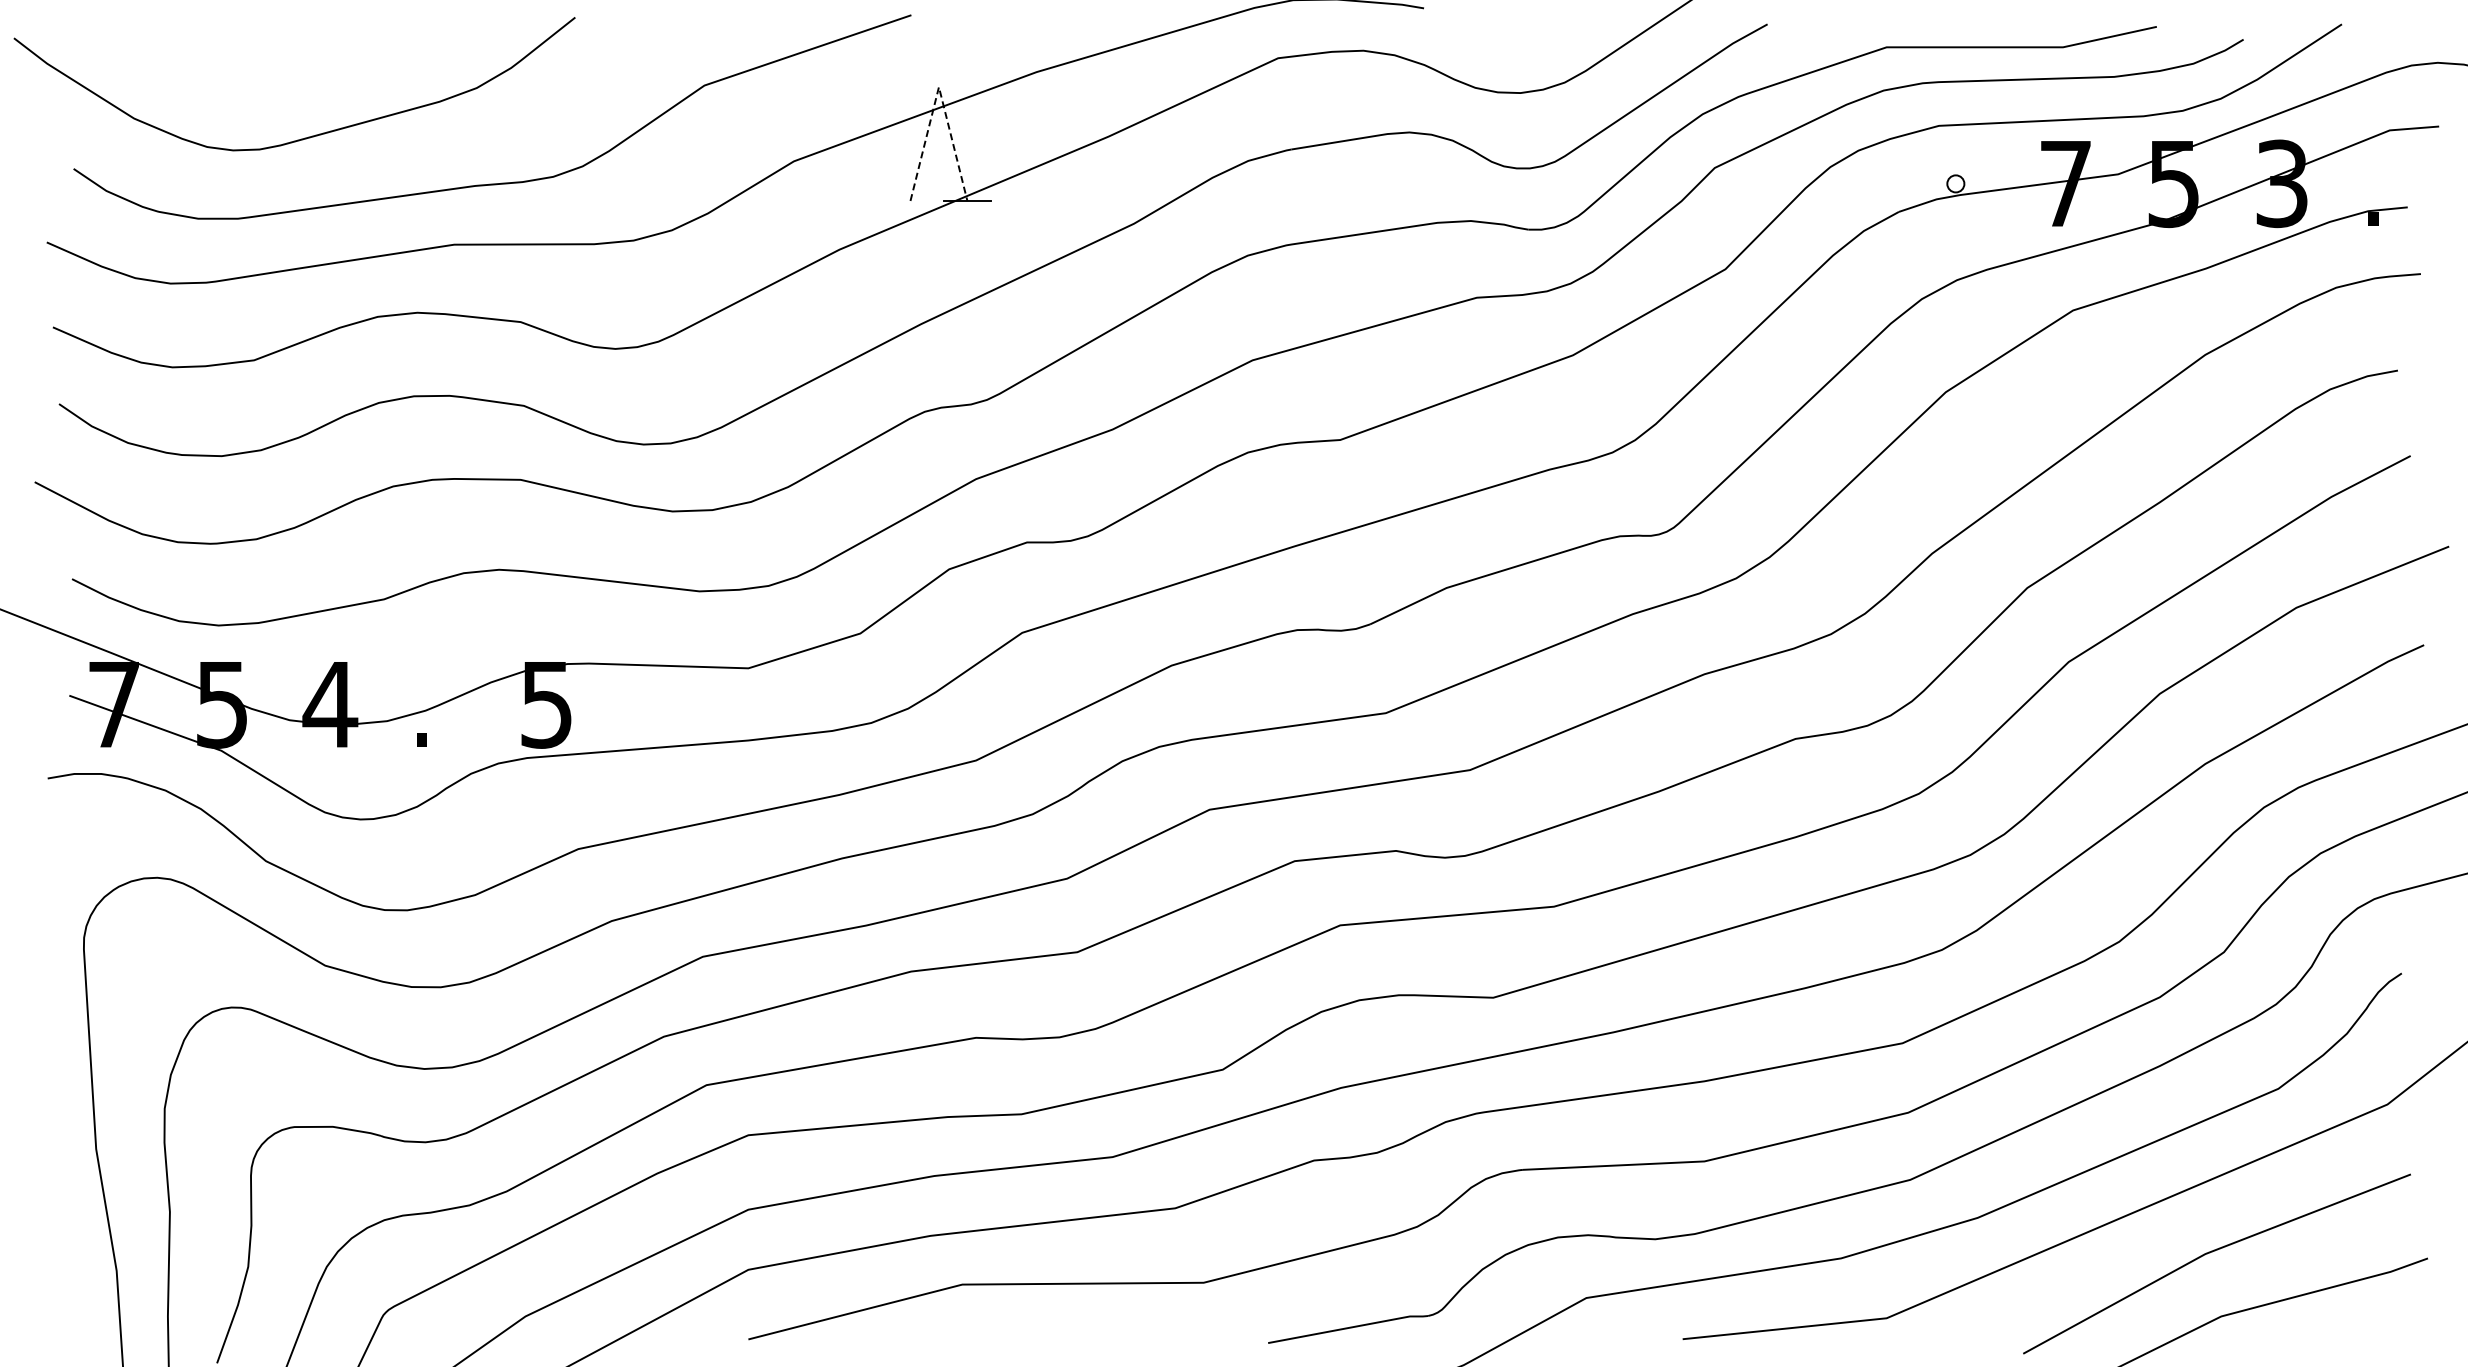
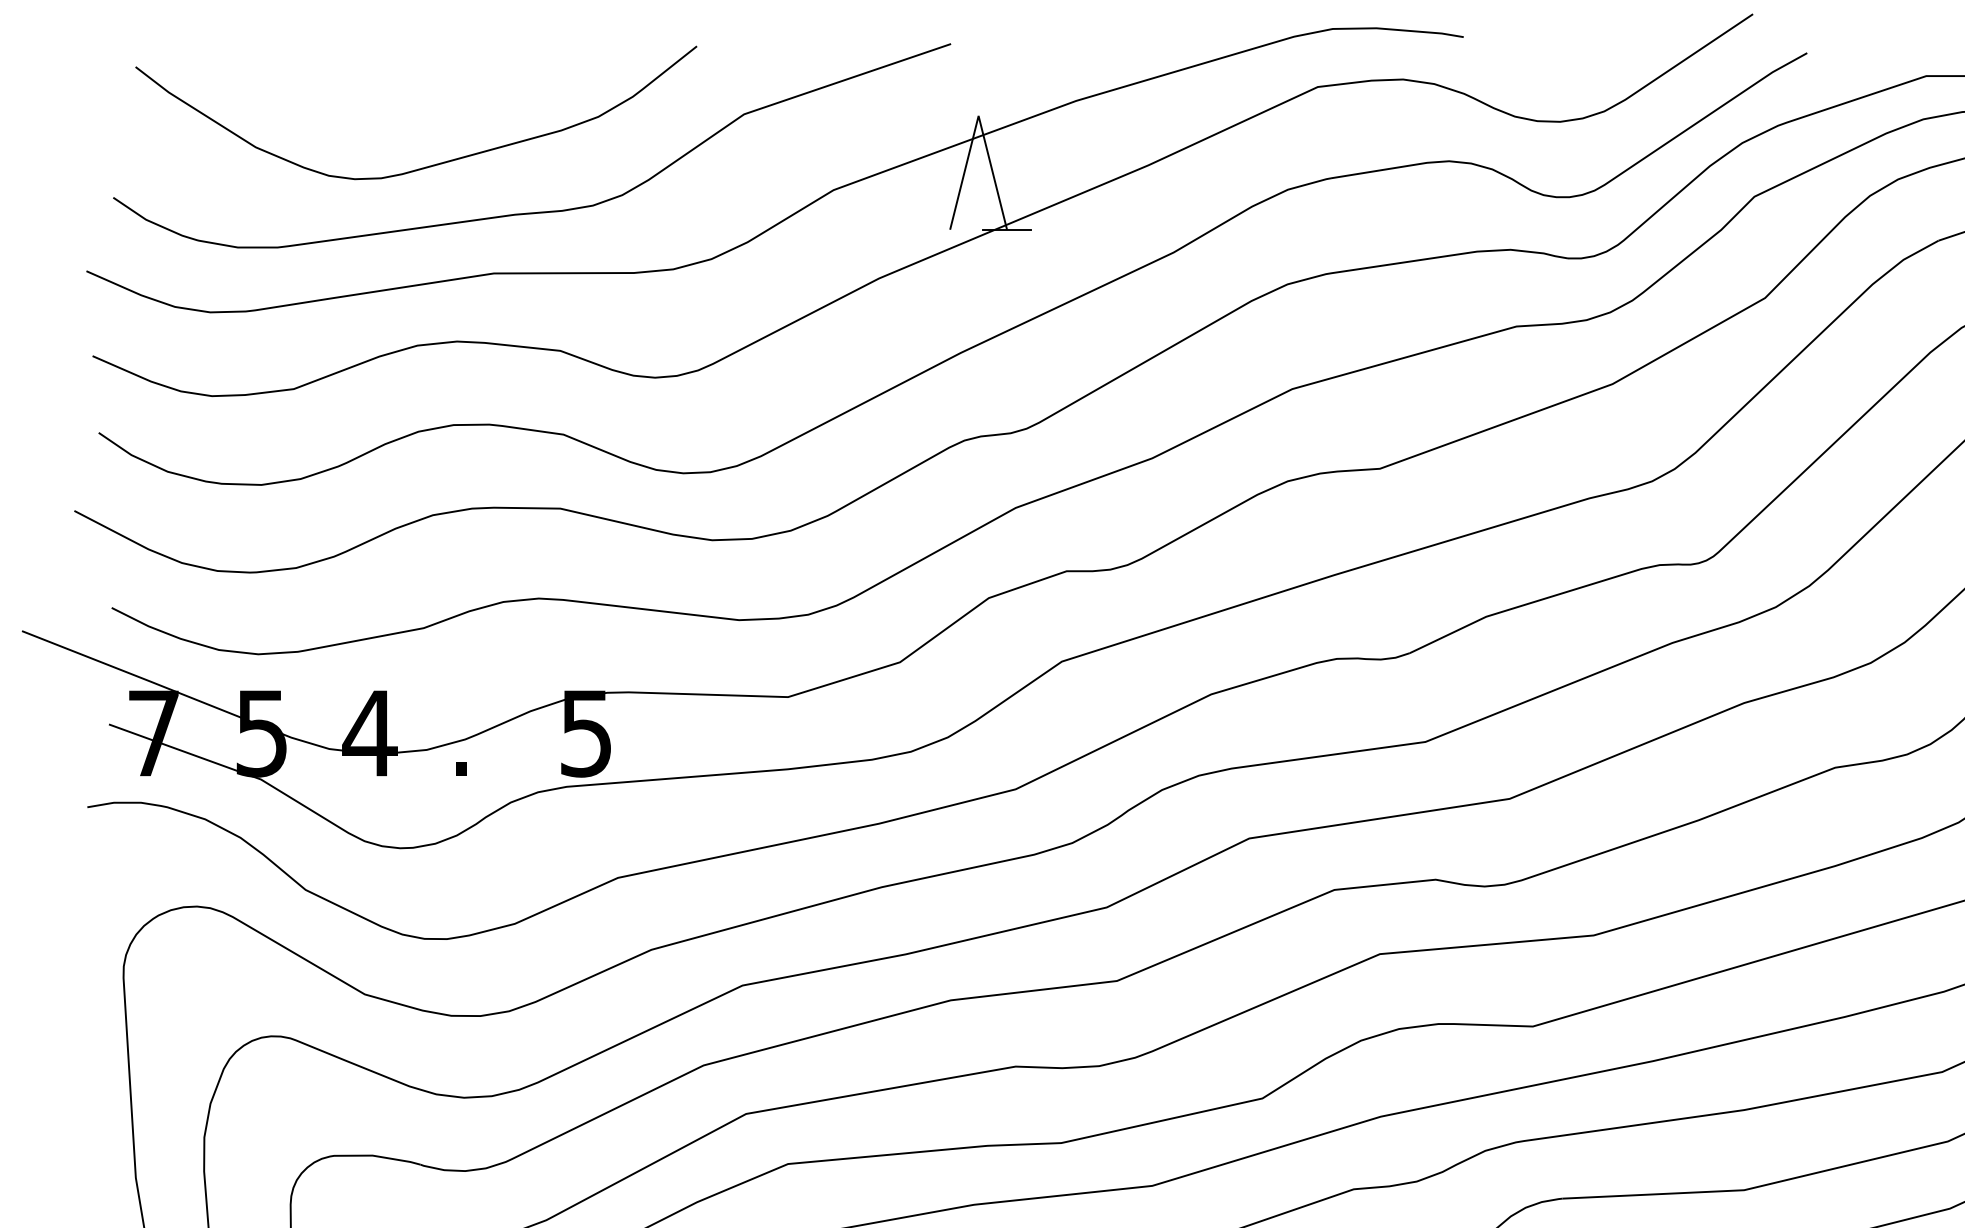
line: (938, 87) -> (978, 116), dashed -> solid
curve: (308, 136) -> (430, 165), moved

